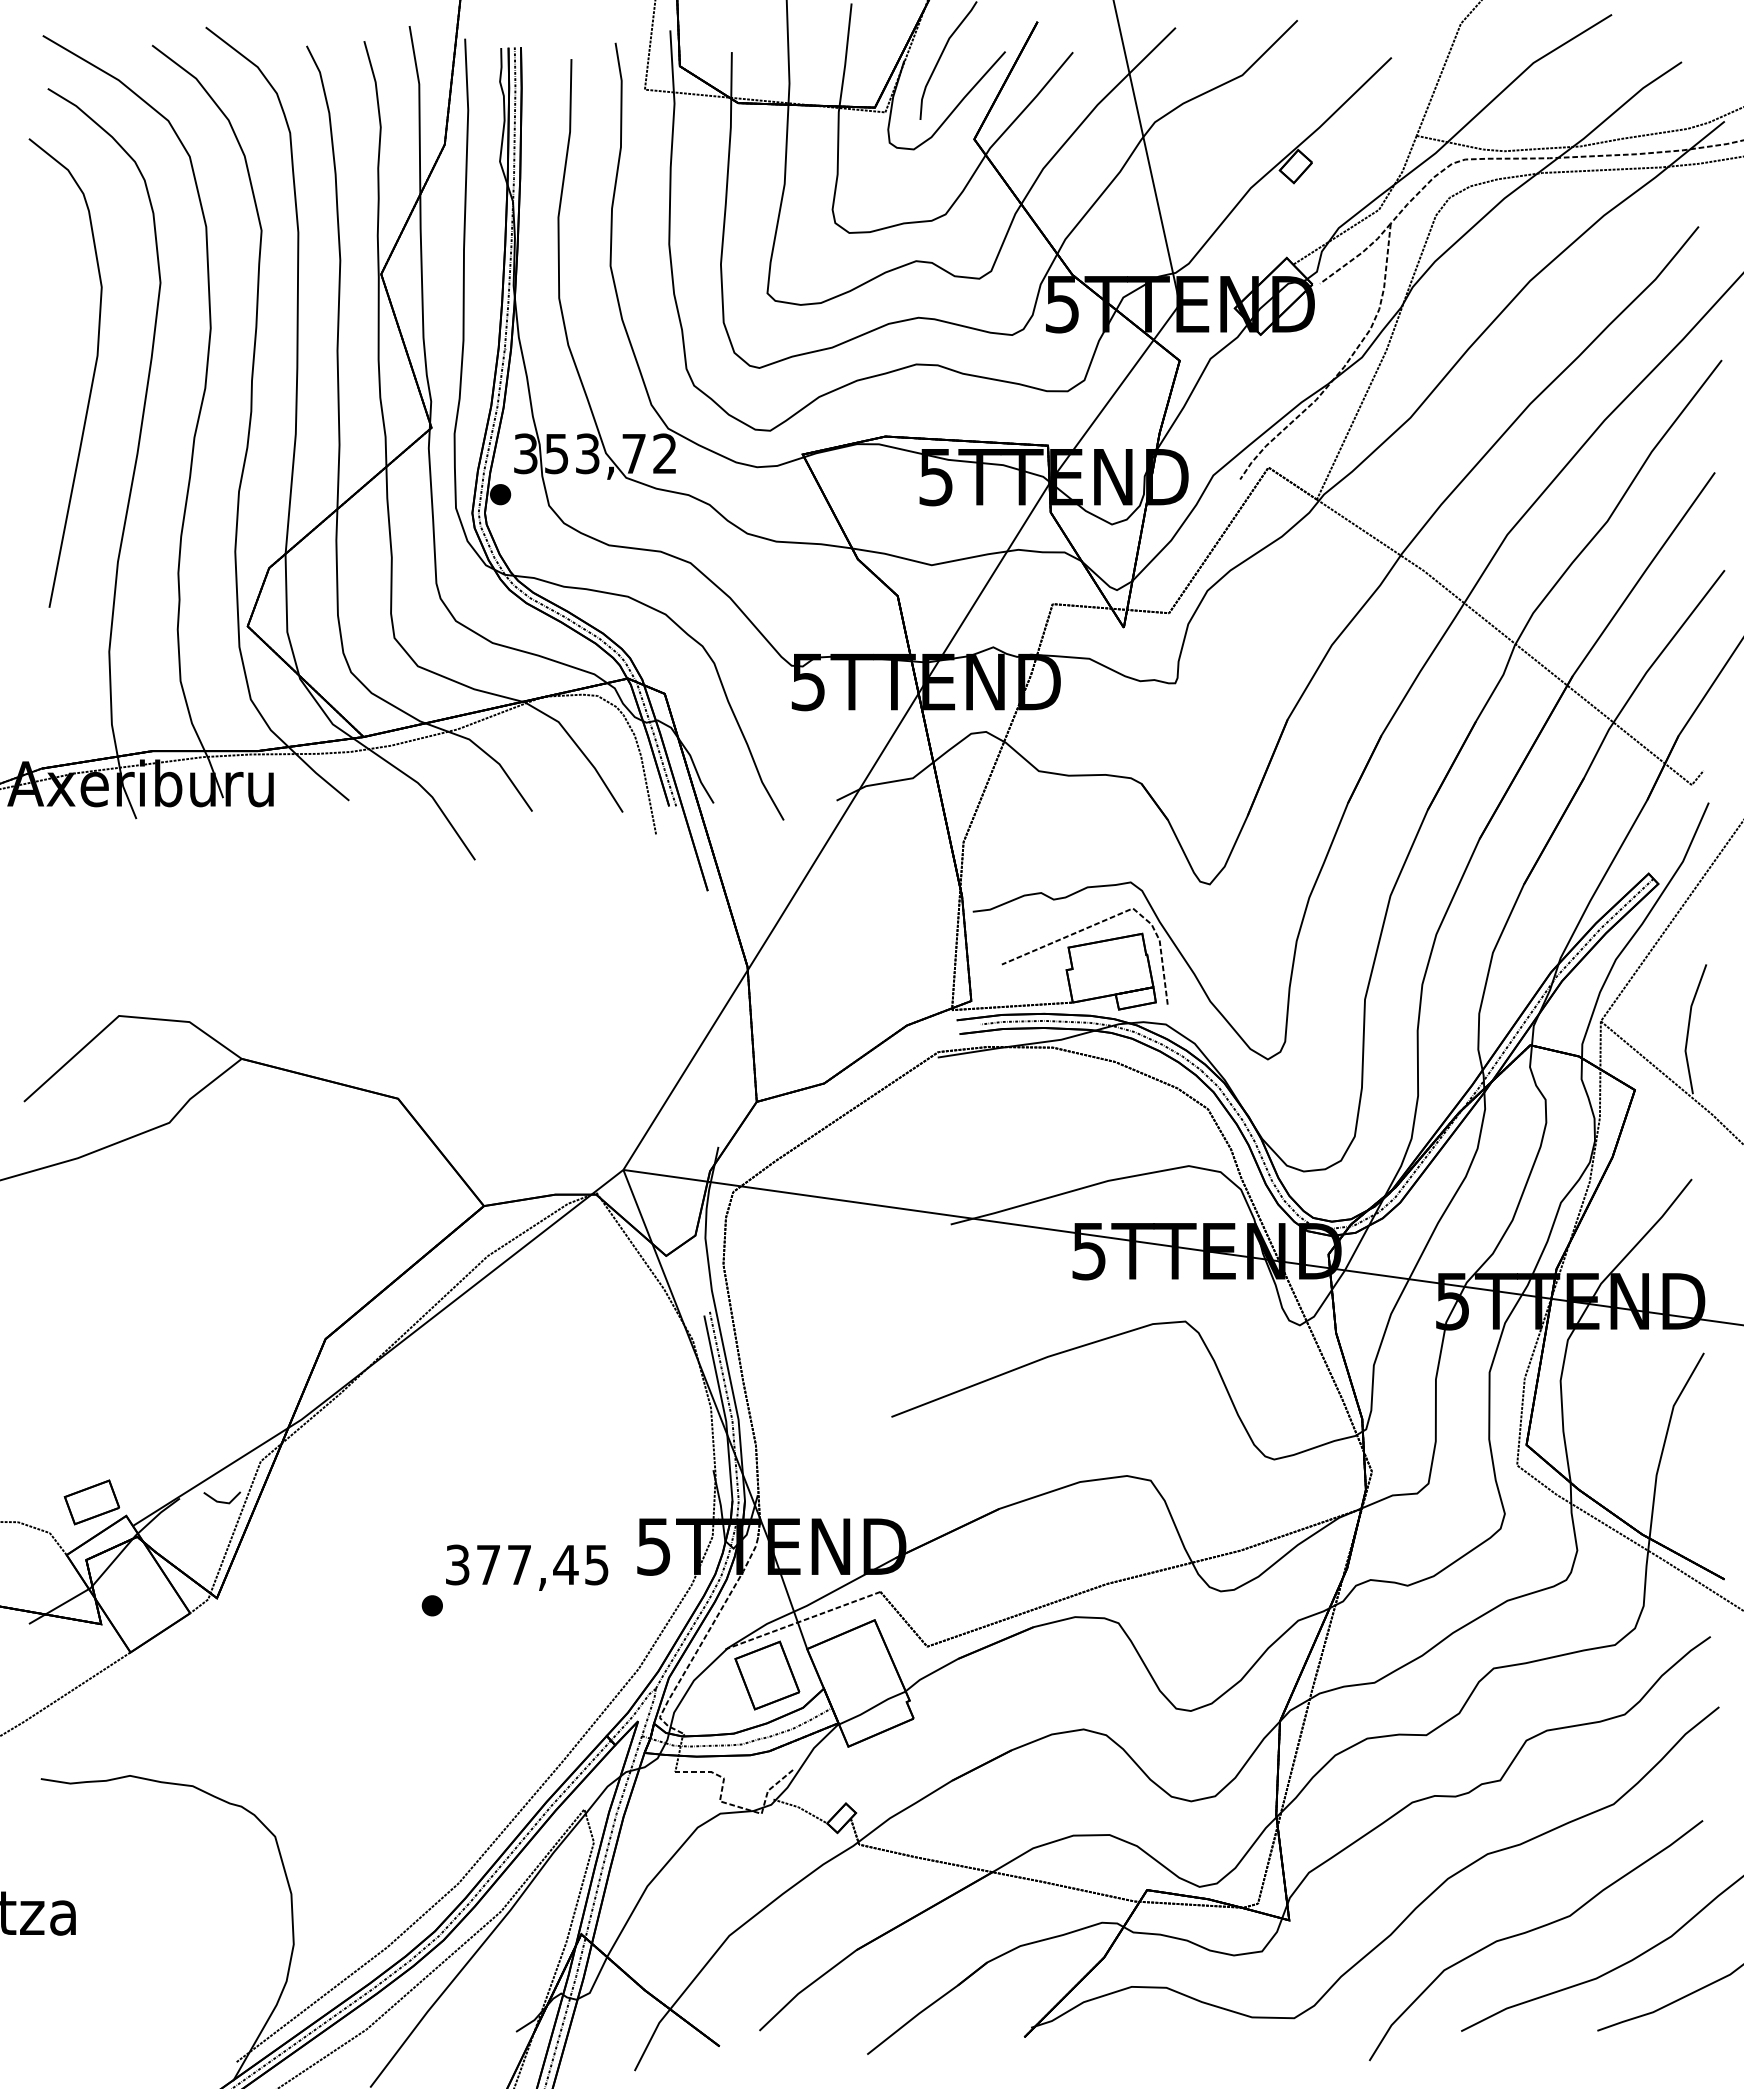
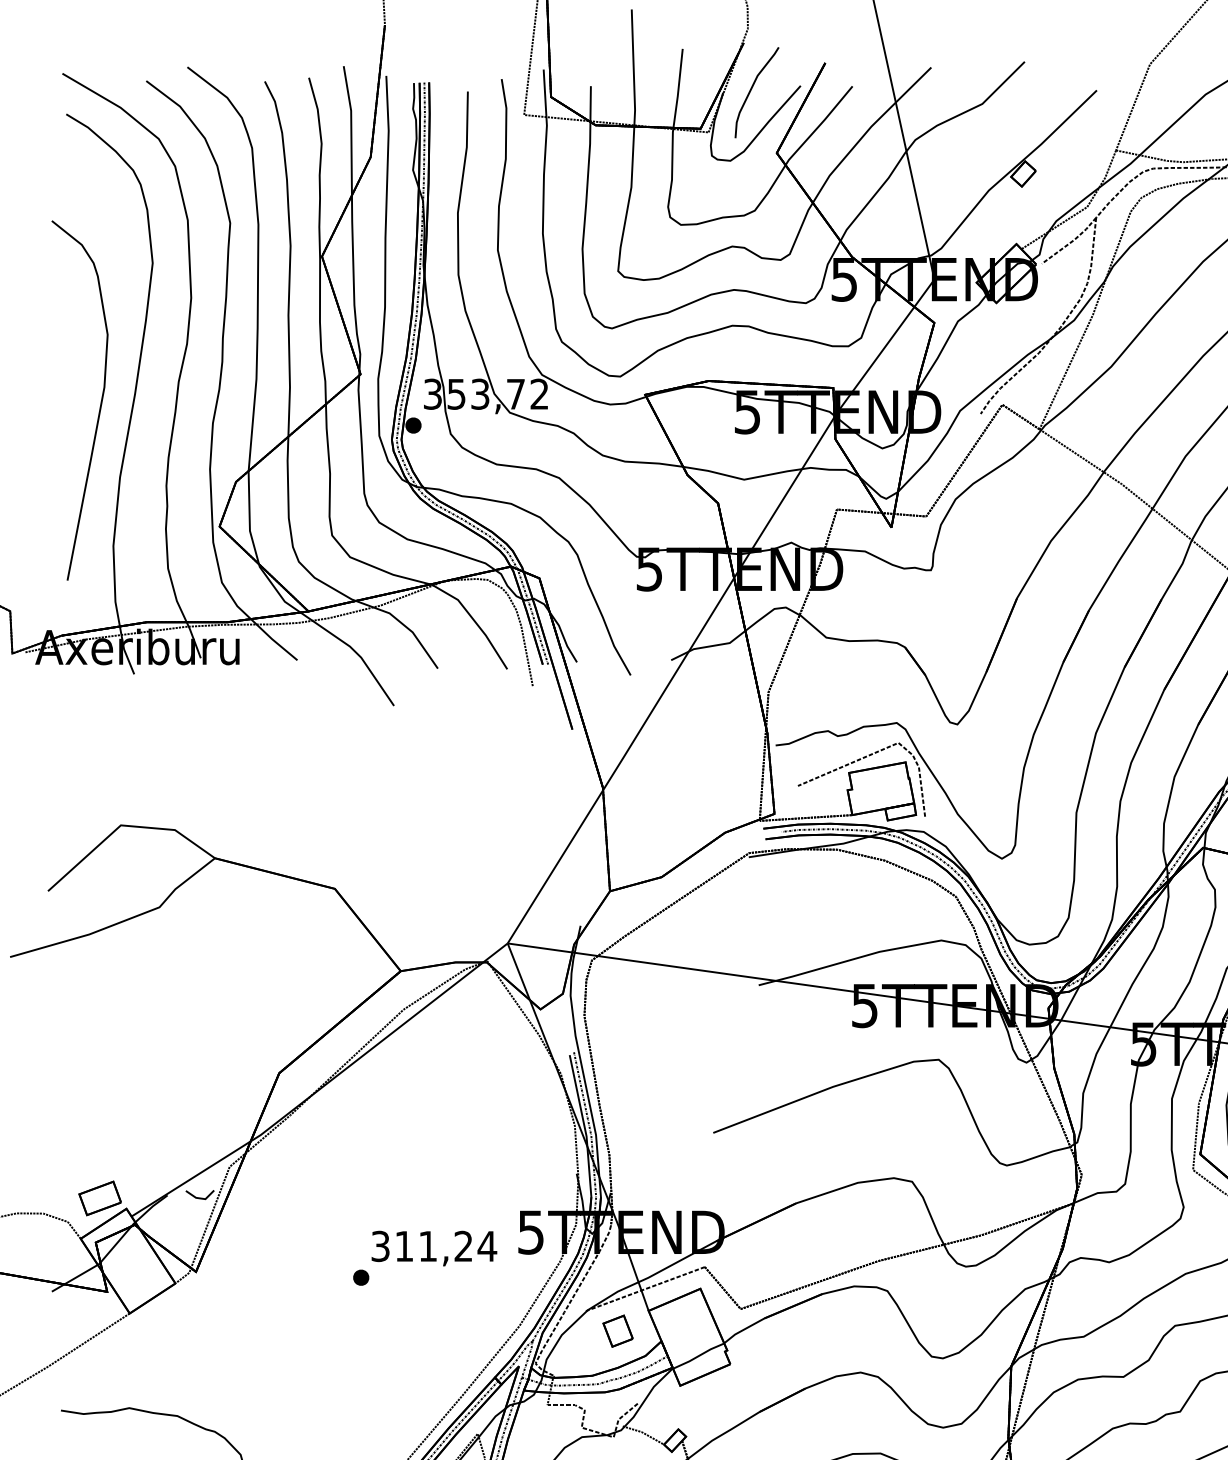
curve: (92, 376) -> (100, 403), moved
text: (543, 1564) -> (446, 1246), 377,45 -> 311,24
part: (767, 1675) -> (618, 1331), size x0.6

